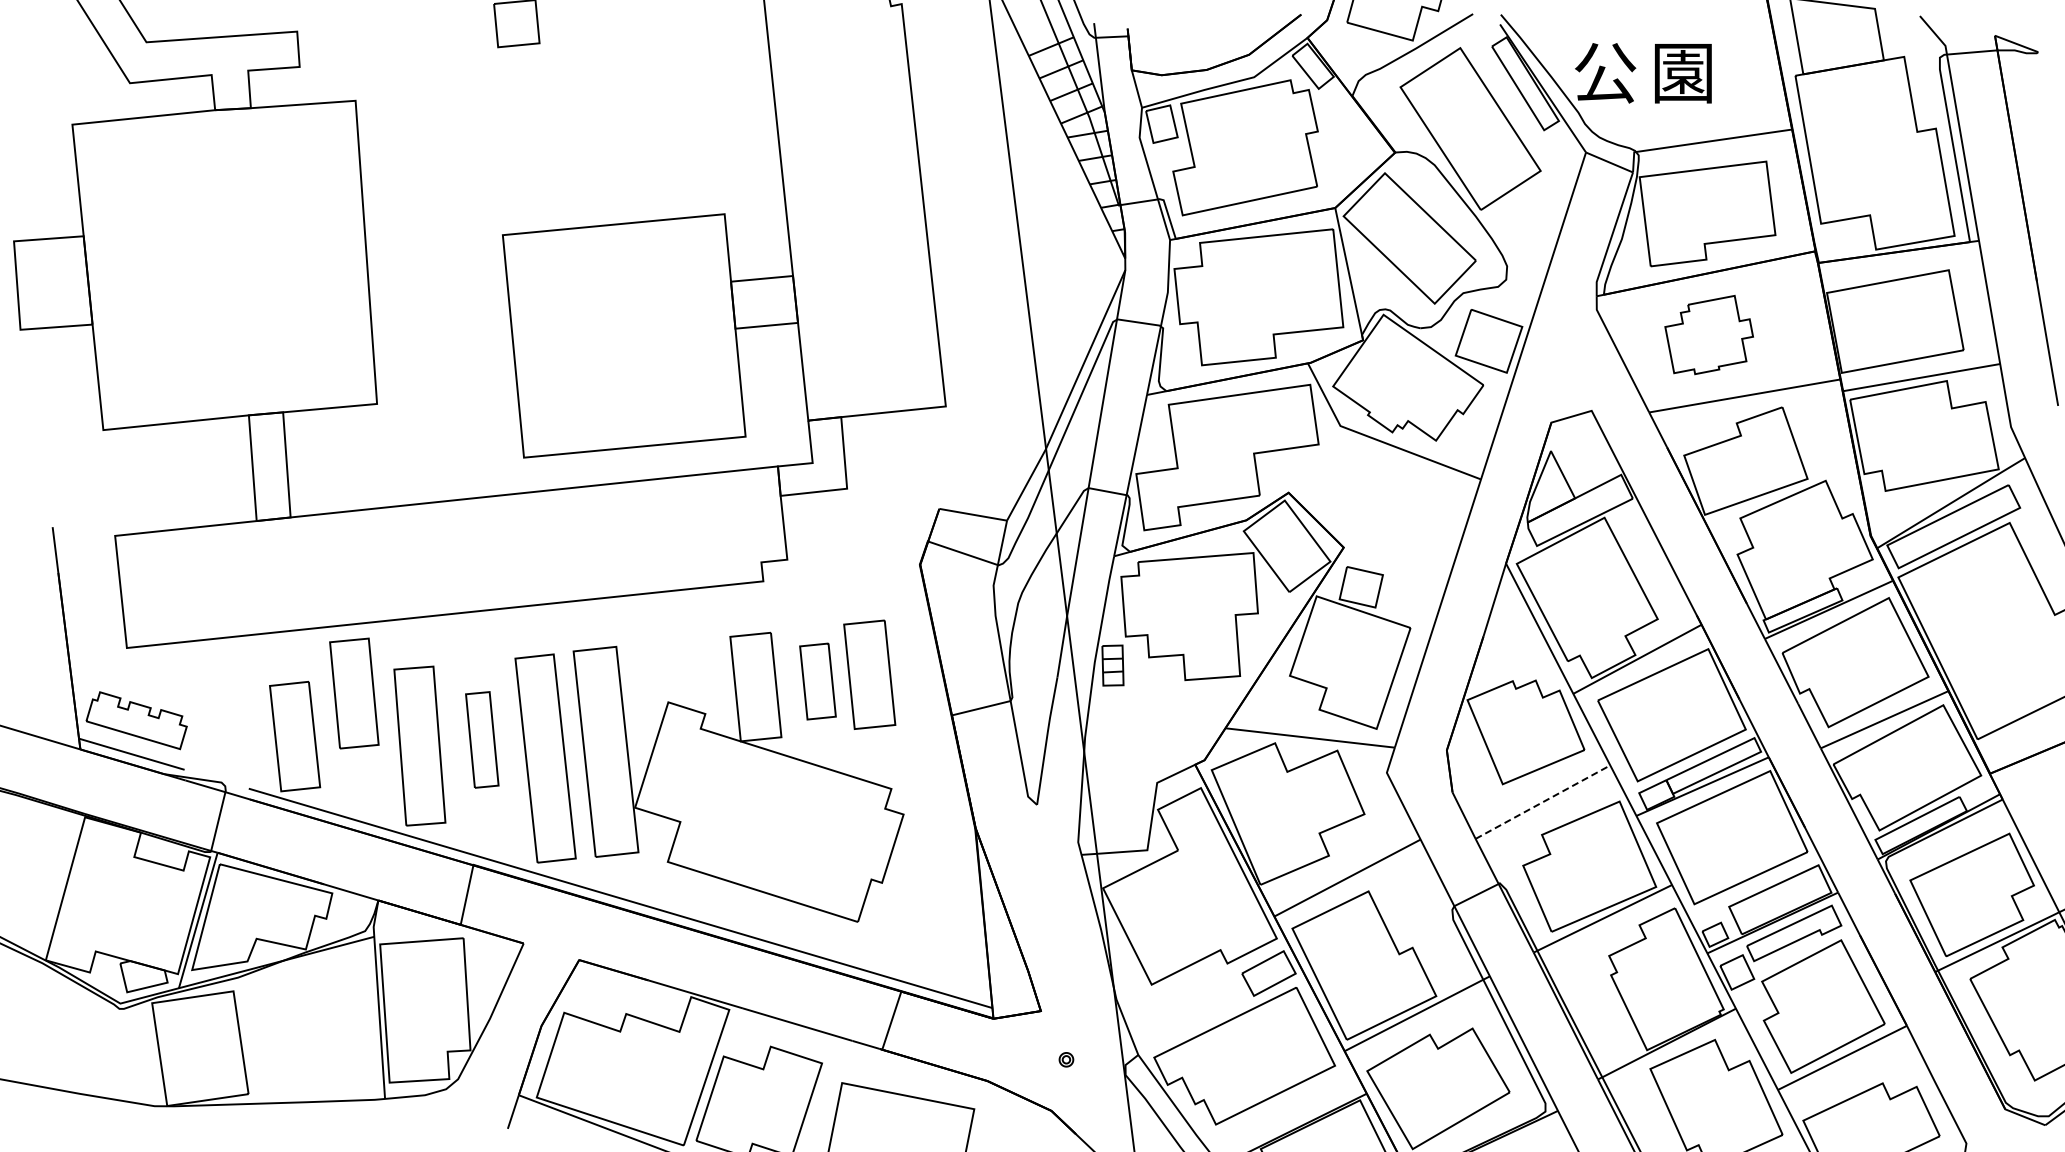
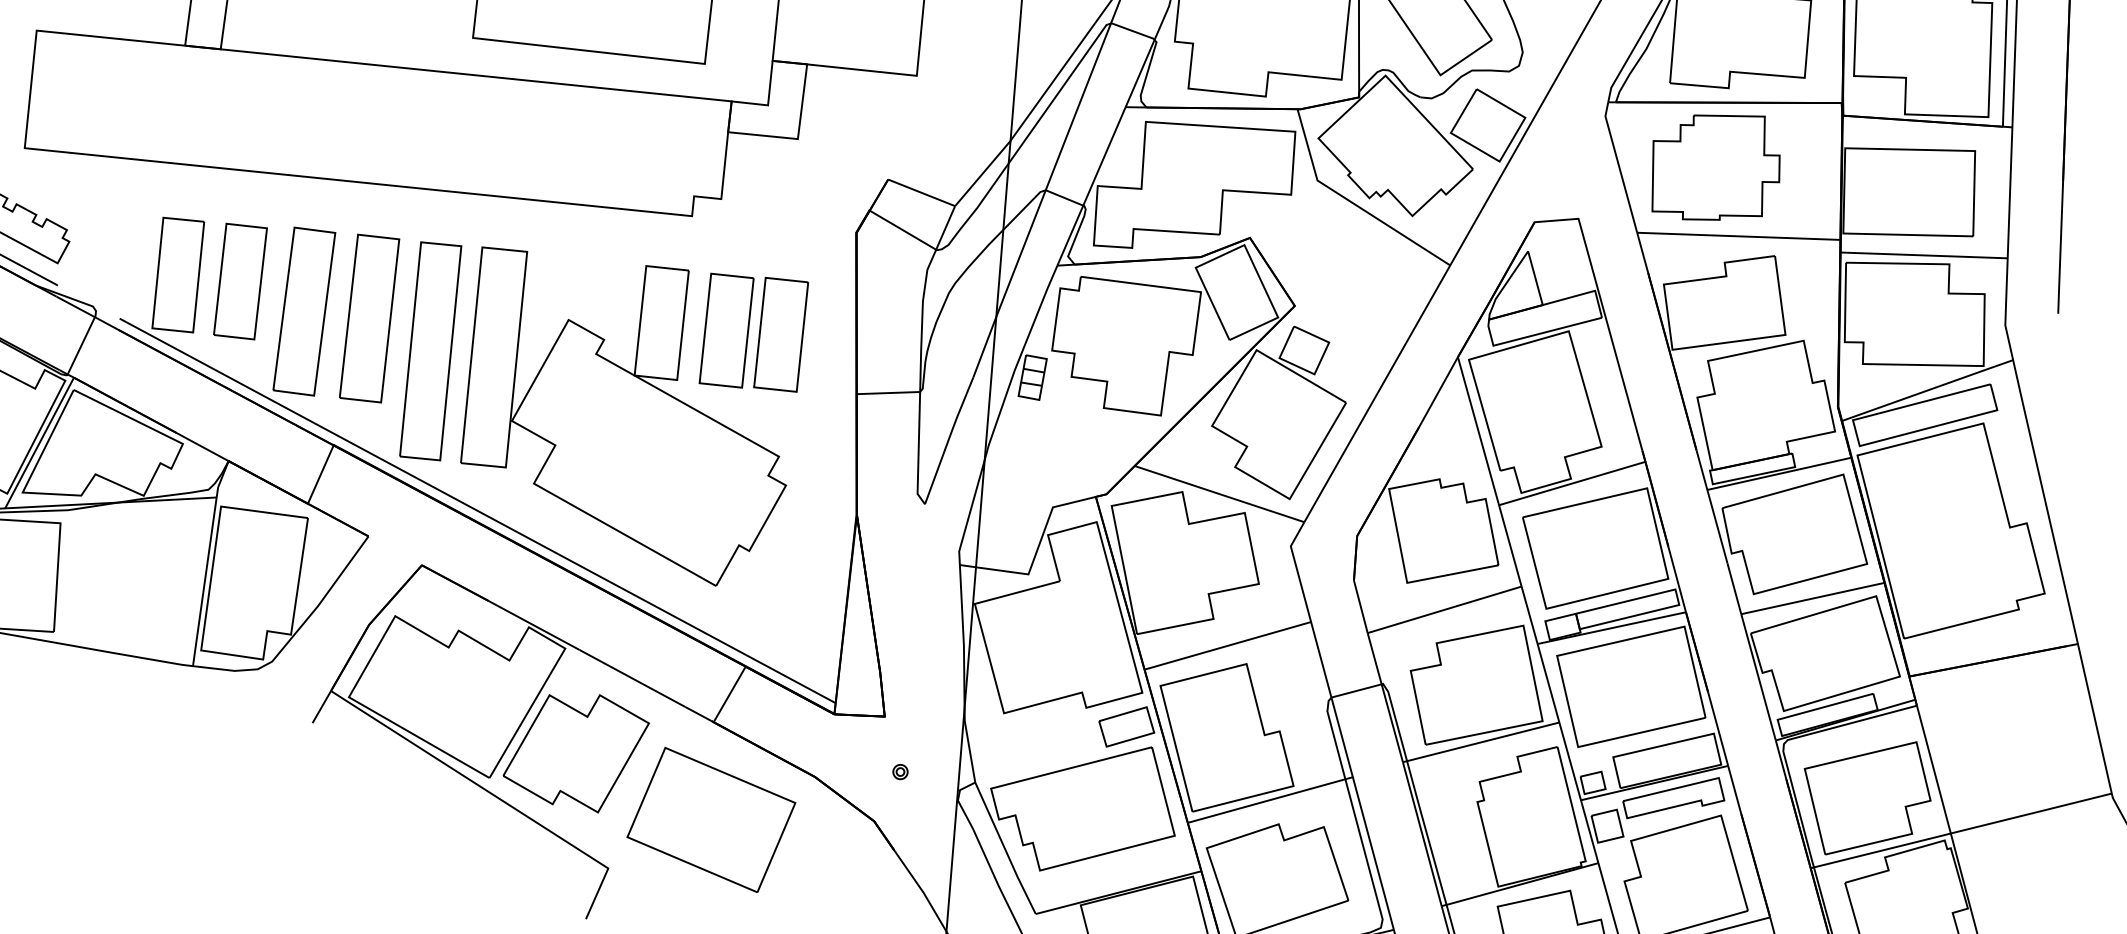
part: (1708, 334) -> (1714, 165), size x1.43
part: (817, 681) -> (726, 330), size x1.43
part: (354, 693) -> (240, 281), moved
part: (482, 739) -> (370, 318), size x1.67
line: (1542, 802) -> (1444, 610), dashed -> solid

